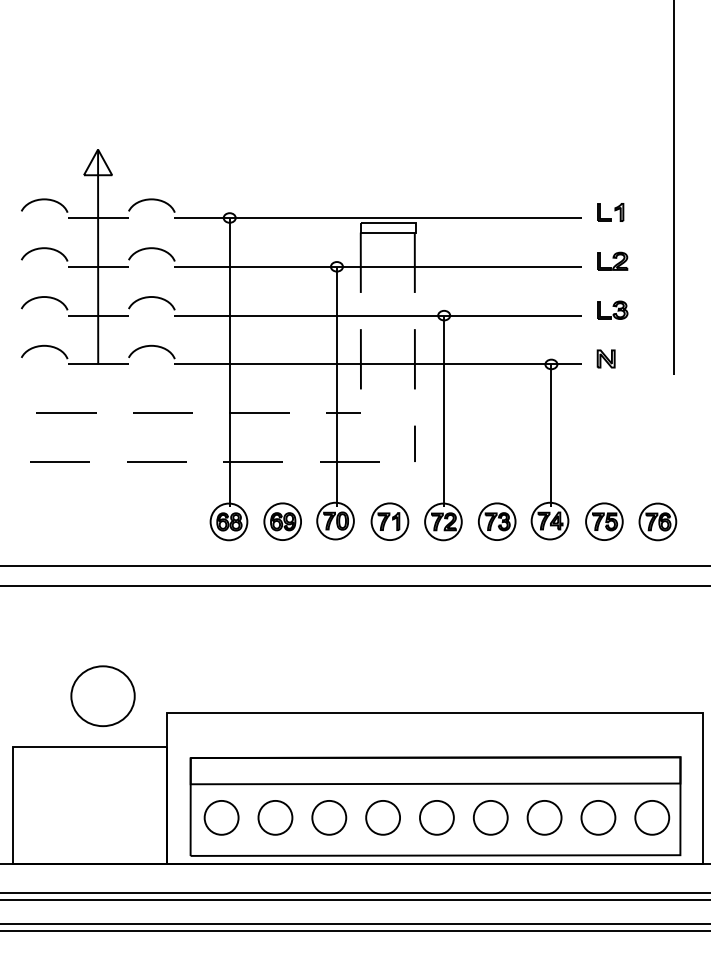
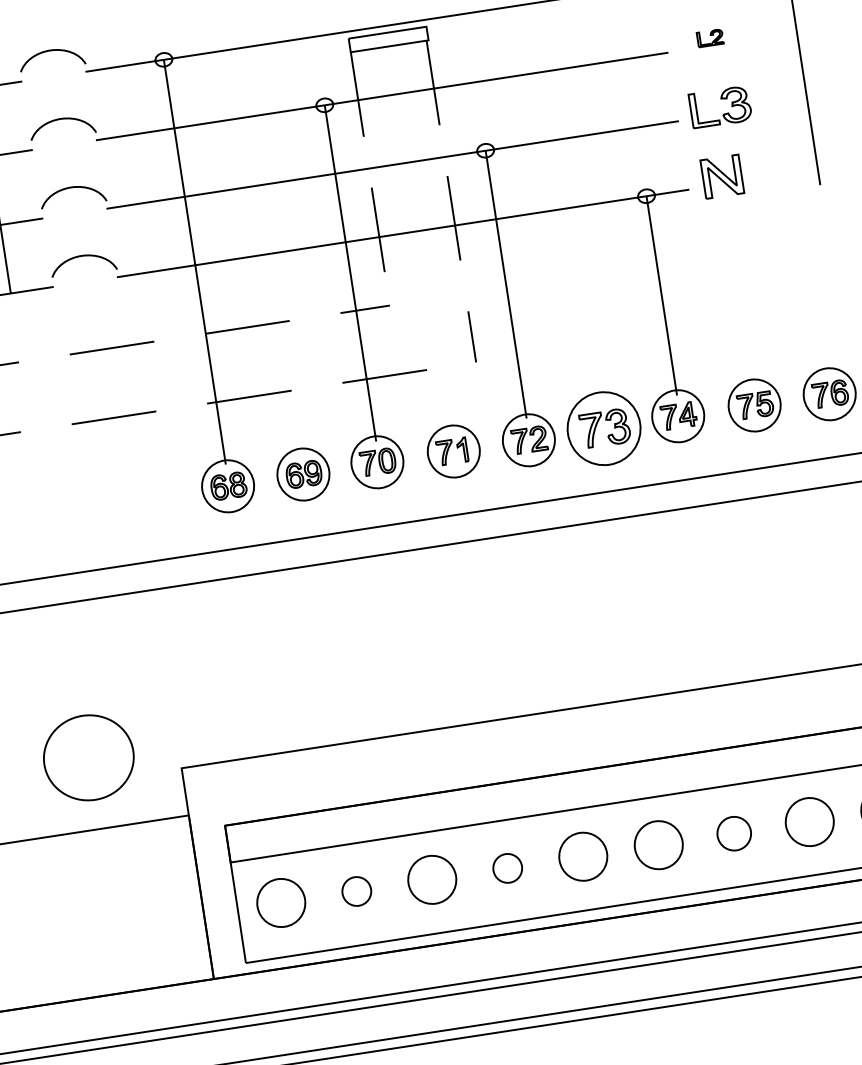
part: (612, 260) -> (709, 37), size x0.6
part: (612, 309) -> (720, 106), size x1.4
part: (605, 358) -> (721, 176), size x1.6
part: (497, 521) -> (604, 428), size x1.4
part: (275, 817) -> (356, 890), size x0.6
part: (382, 817) -> (506, 867), size x0.6
part: (544, 817) -> (734, 833), size x0.7

